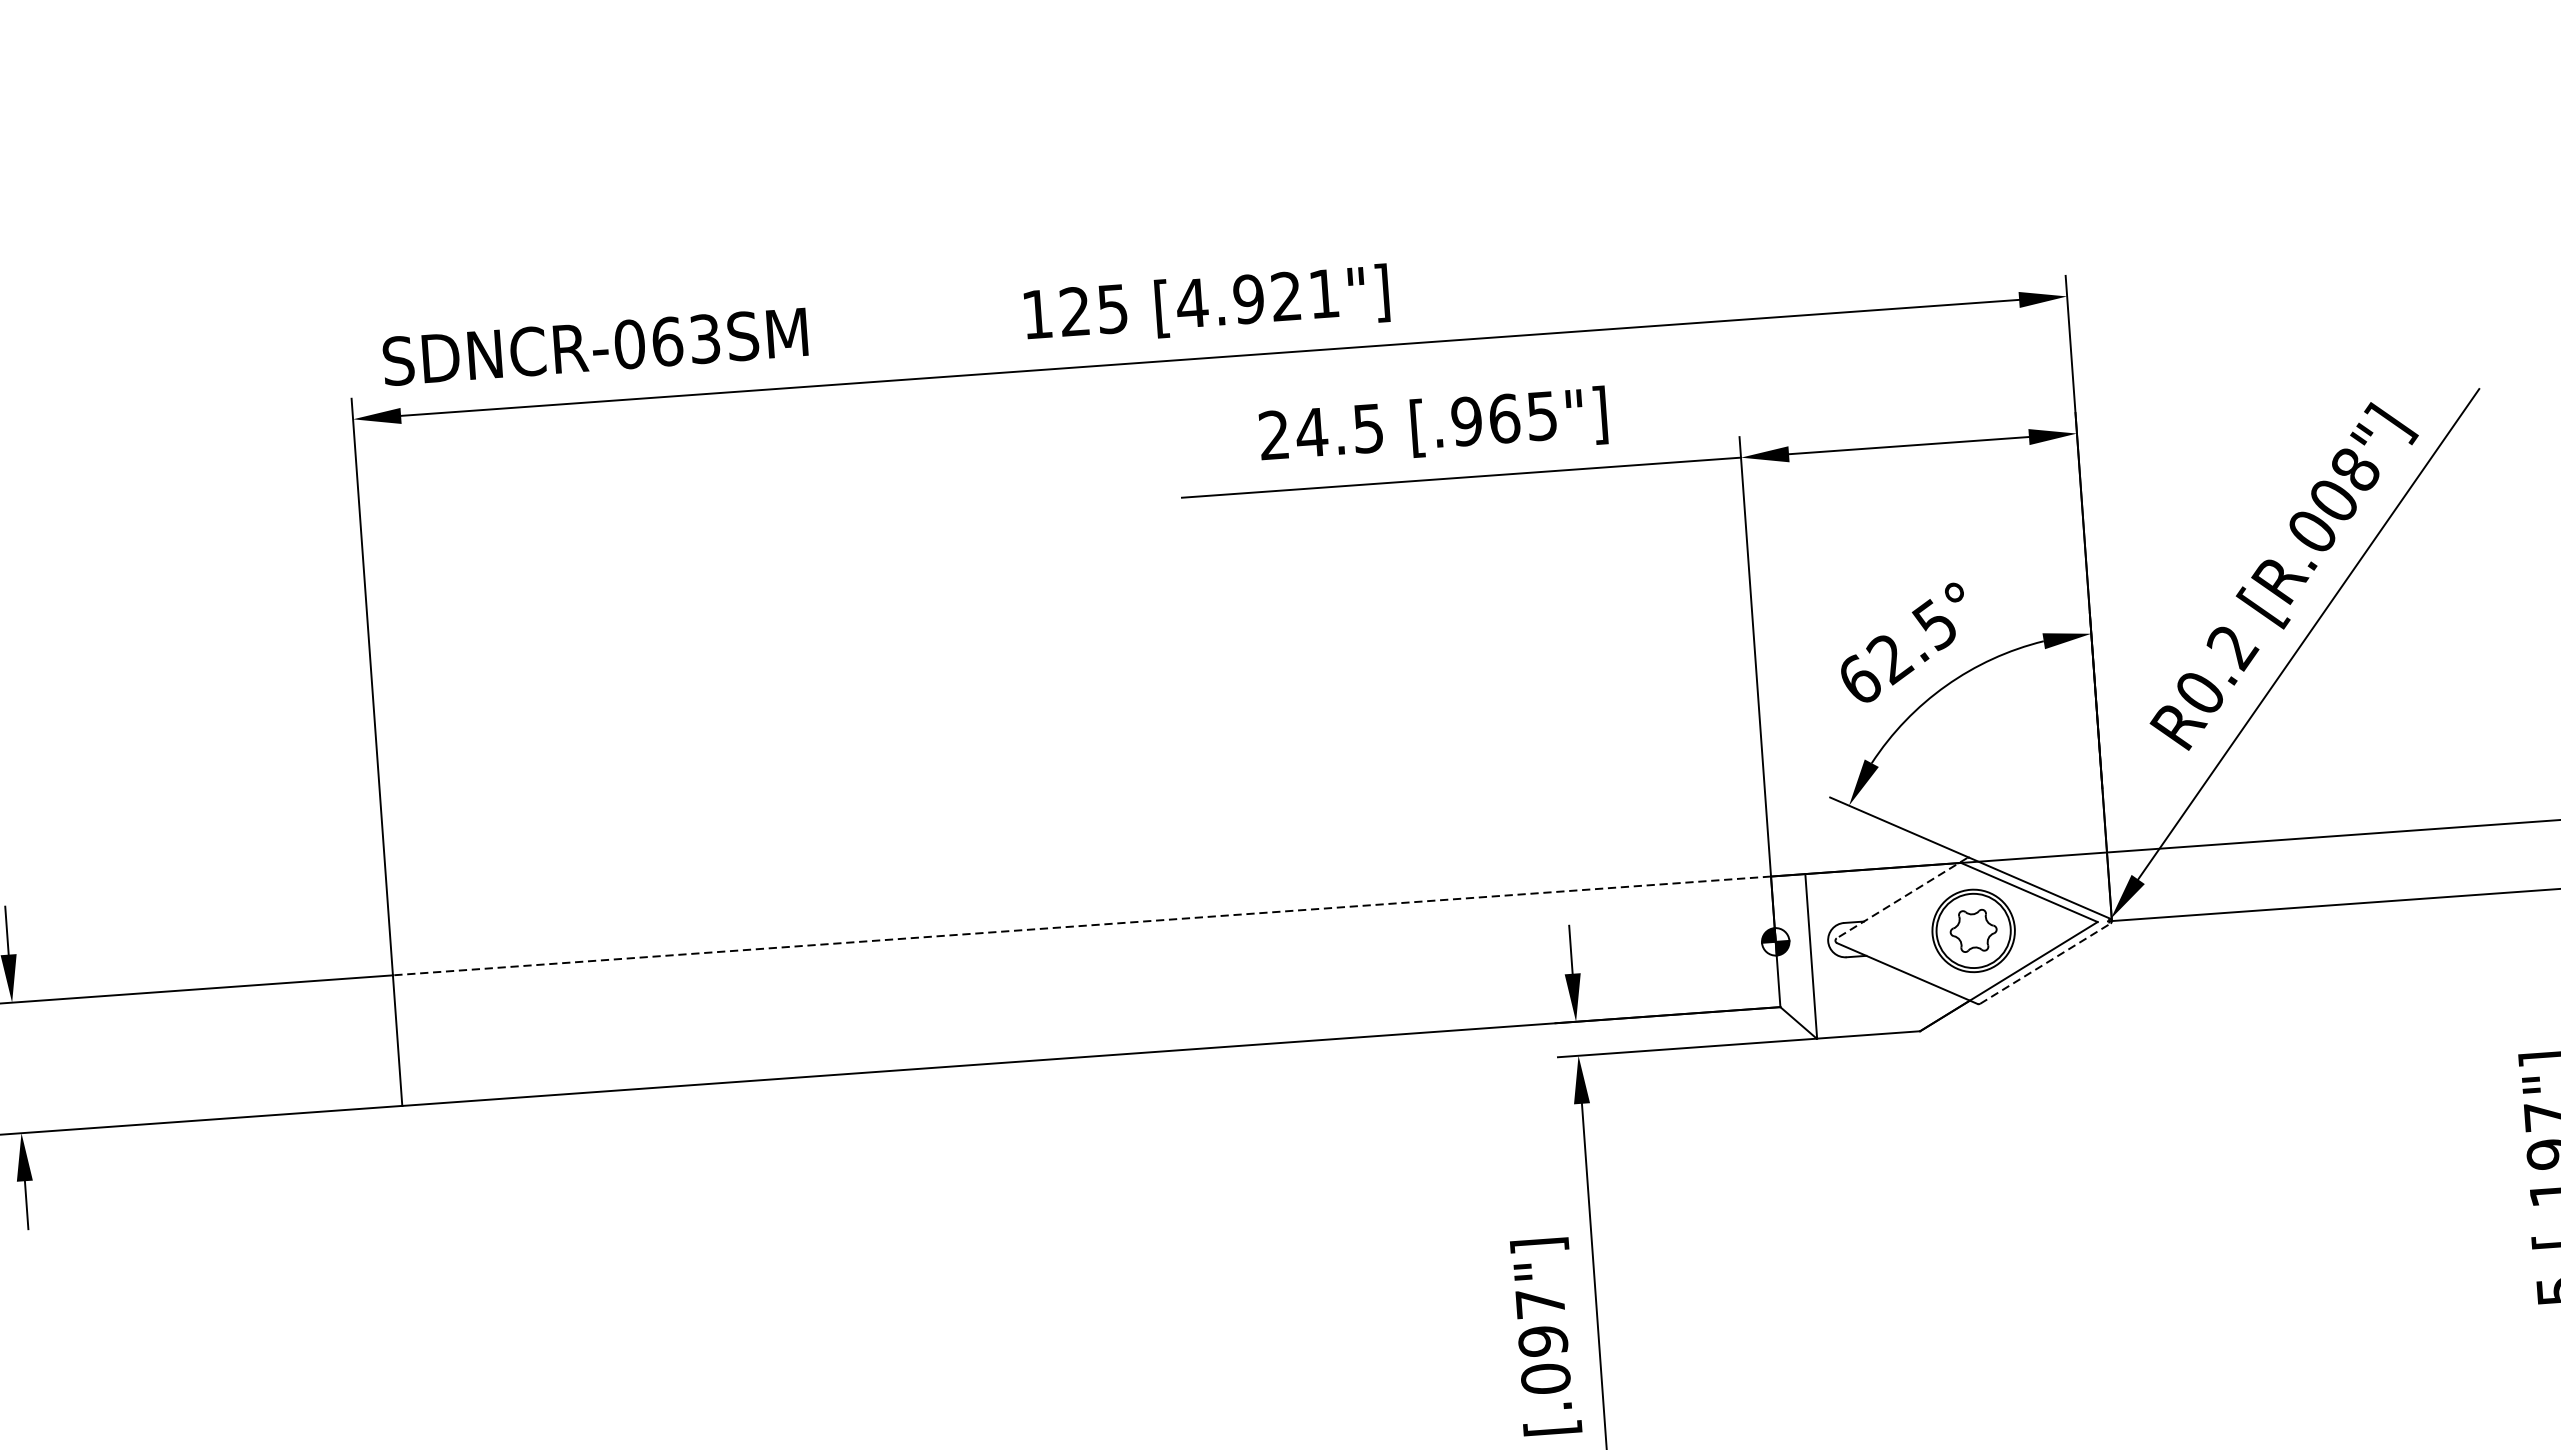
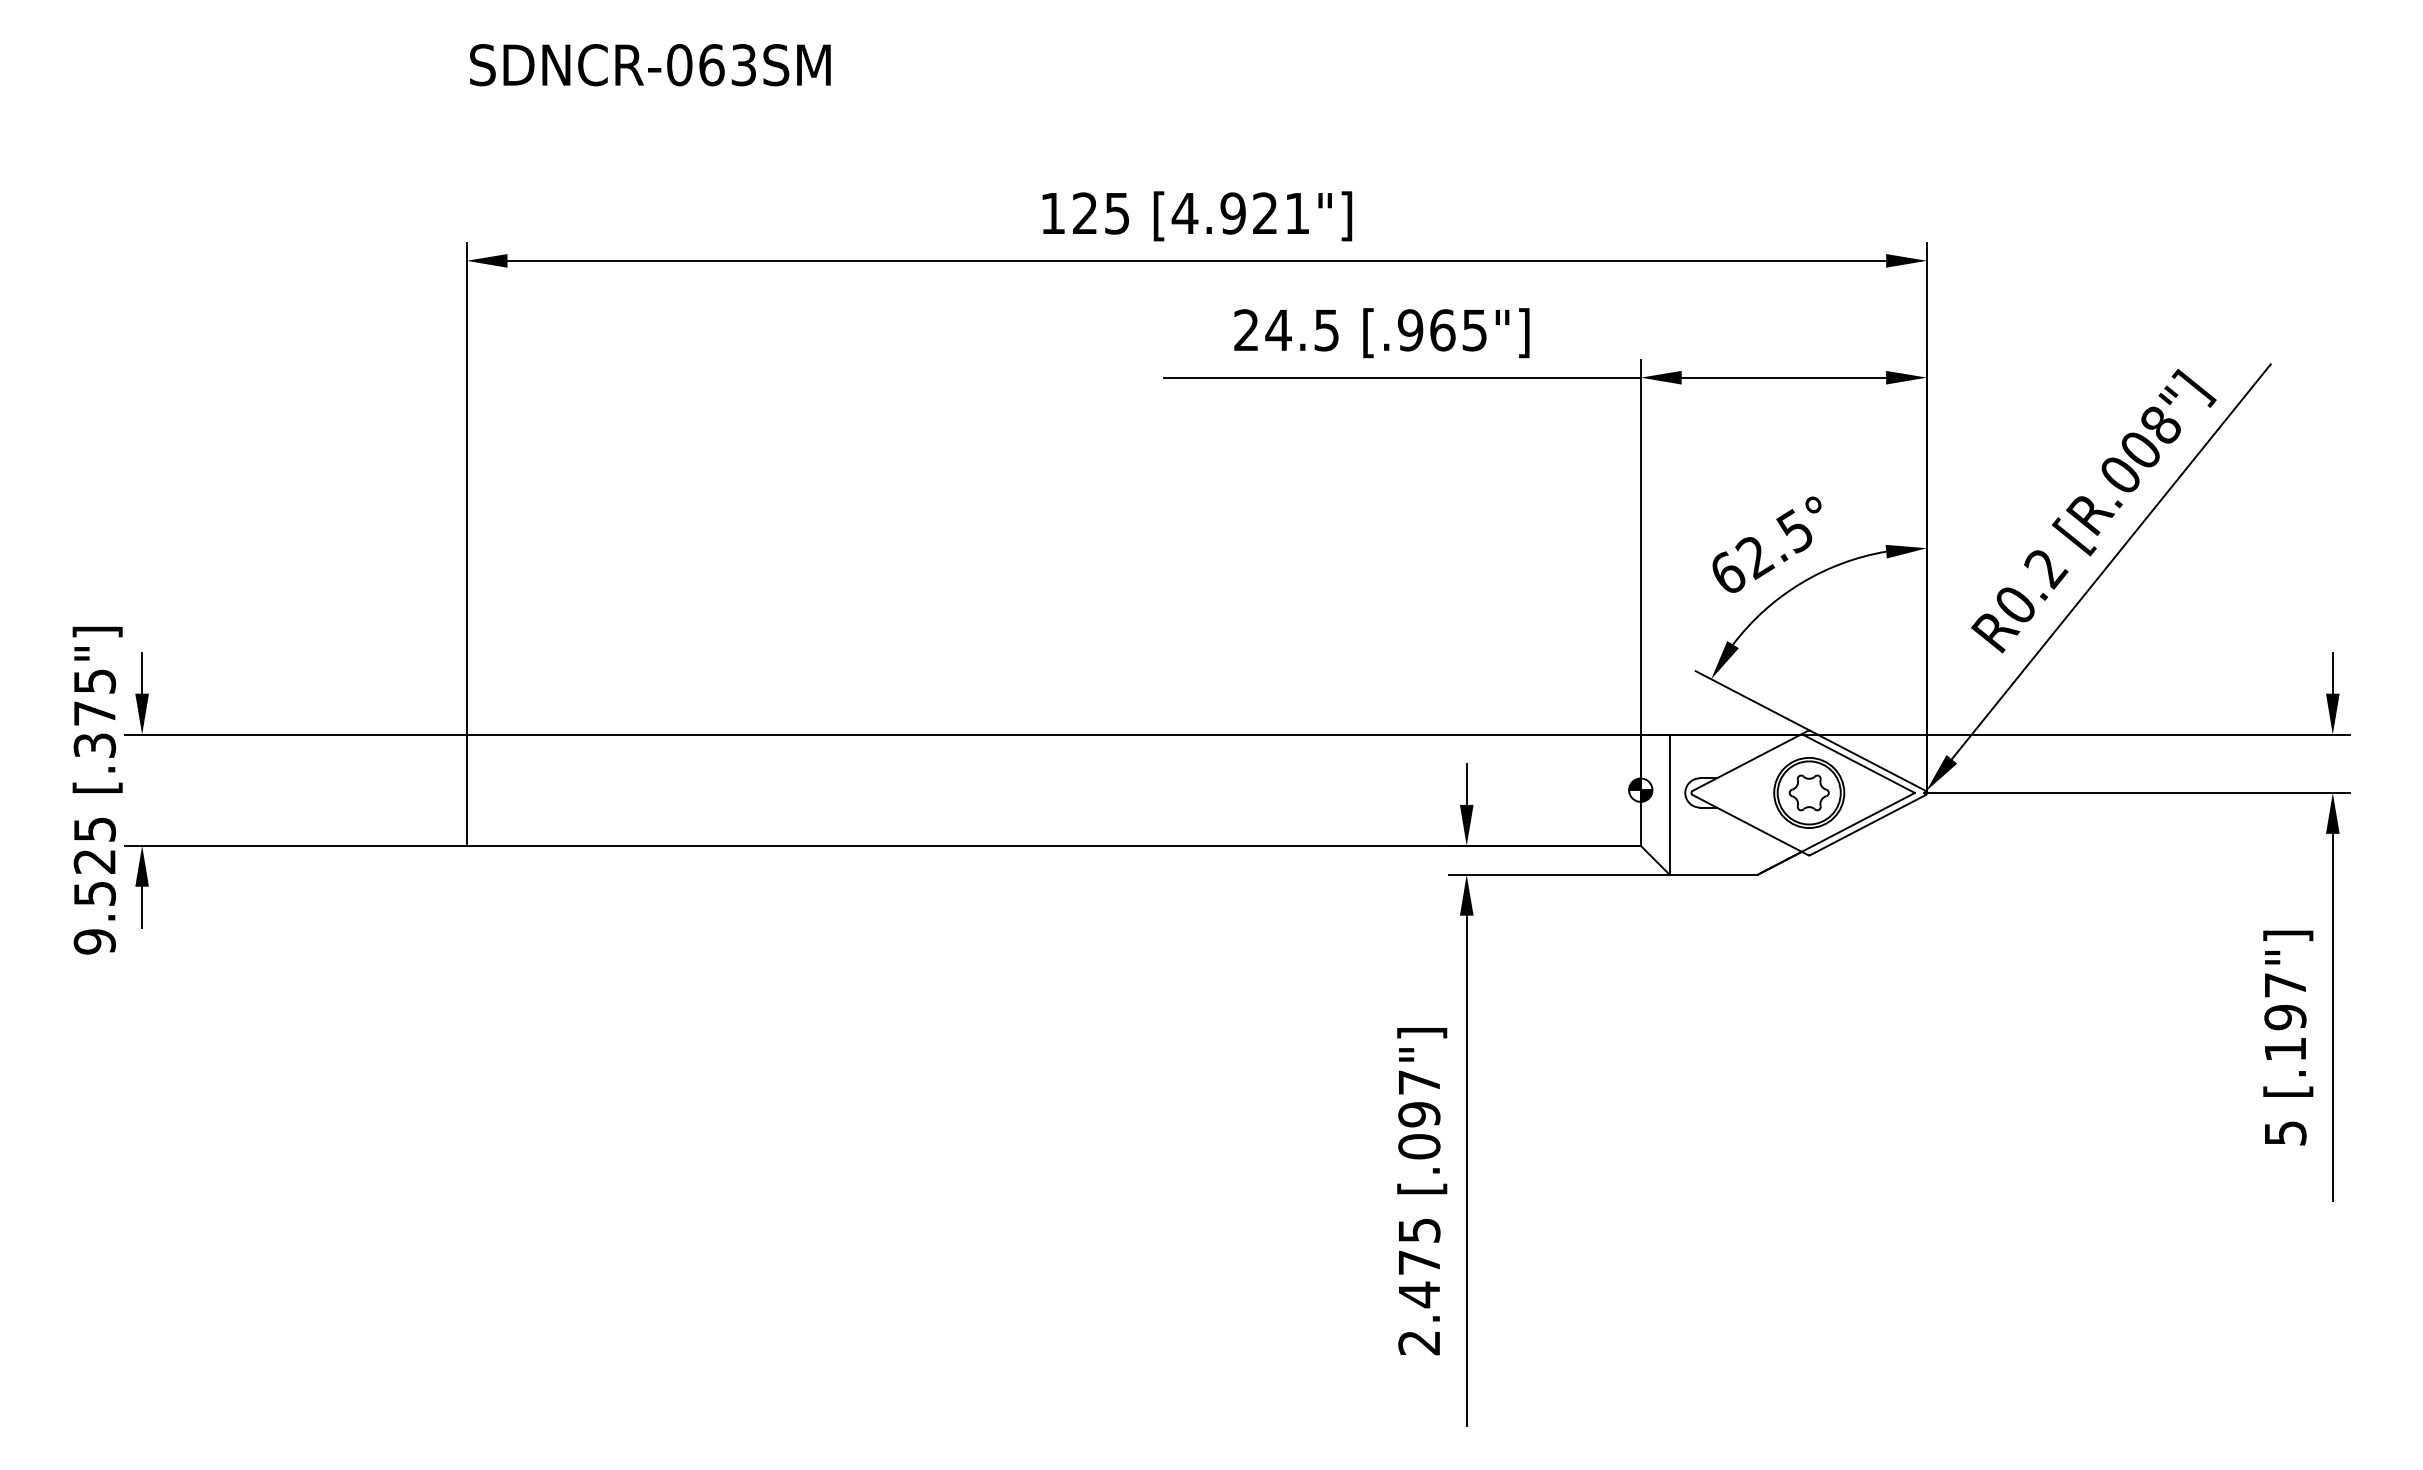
text: (595, 347) -> (650, 65), moved
line: (1902, 898) -> (1750, 761), dashed -> solid
line: (1081, 925) -> (1053, 734), dashed -> solid
line: (2045, 962) -> (1868, 824), dashed -> solid

